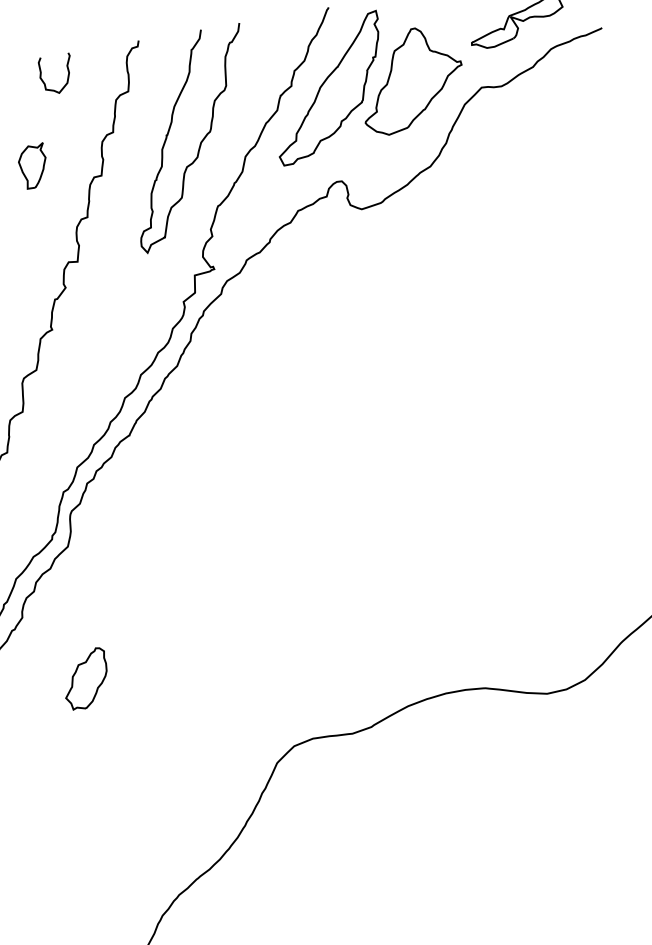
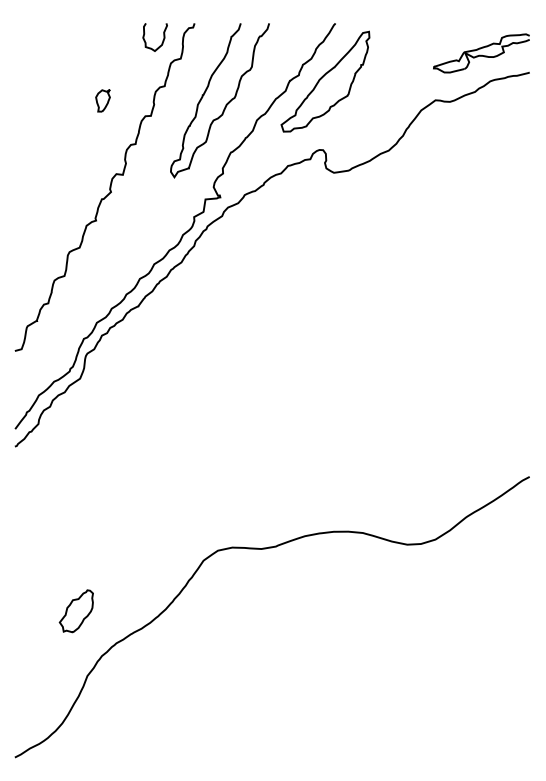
curve: (67, 76) -> (162, 40), moved
part: (410, 79) -> (385, 85), removed
part: (32, 166) -> (102, 100), size x0.7
part: (84, 679) -> (75, 611), moved

